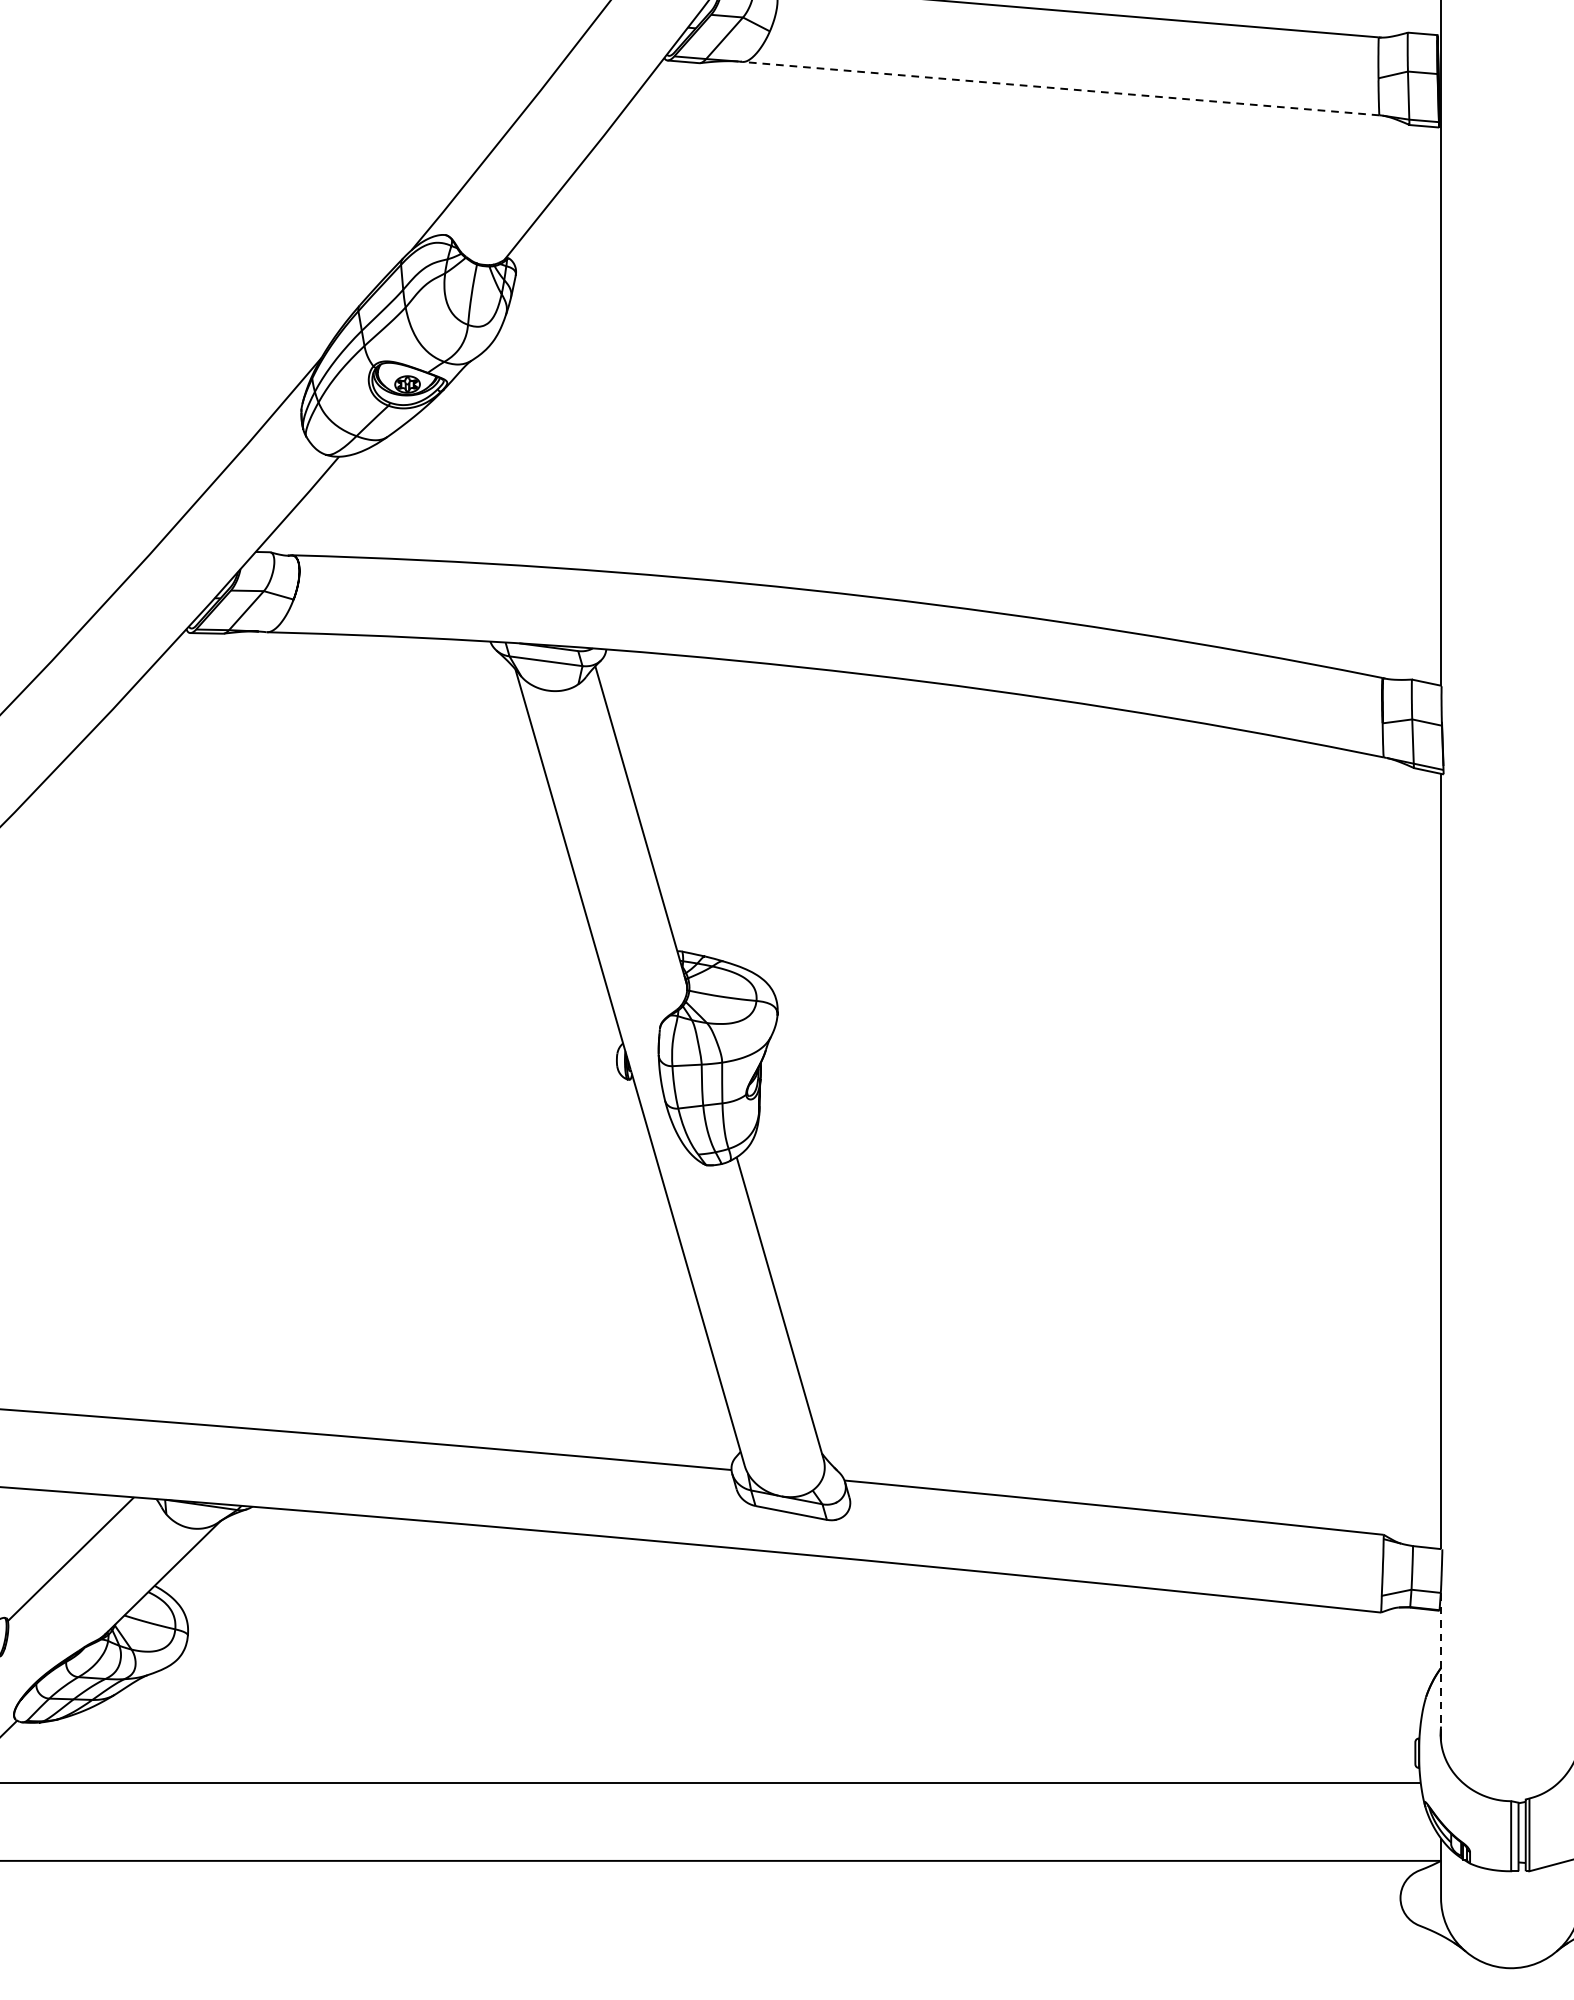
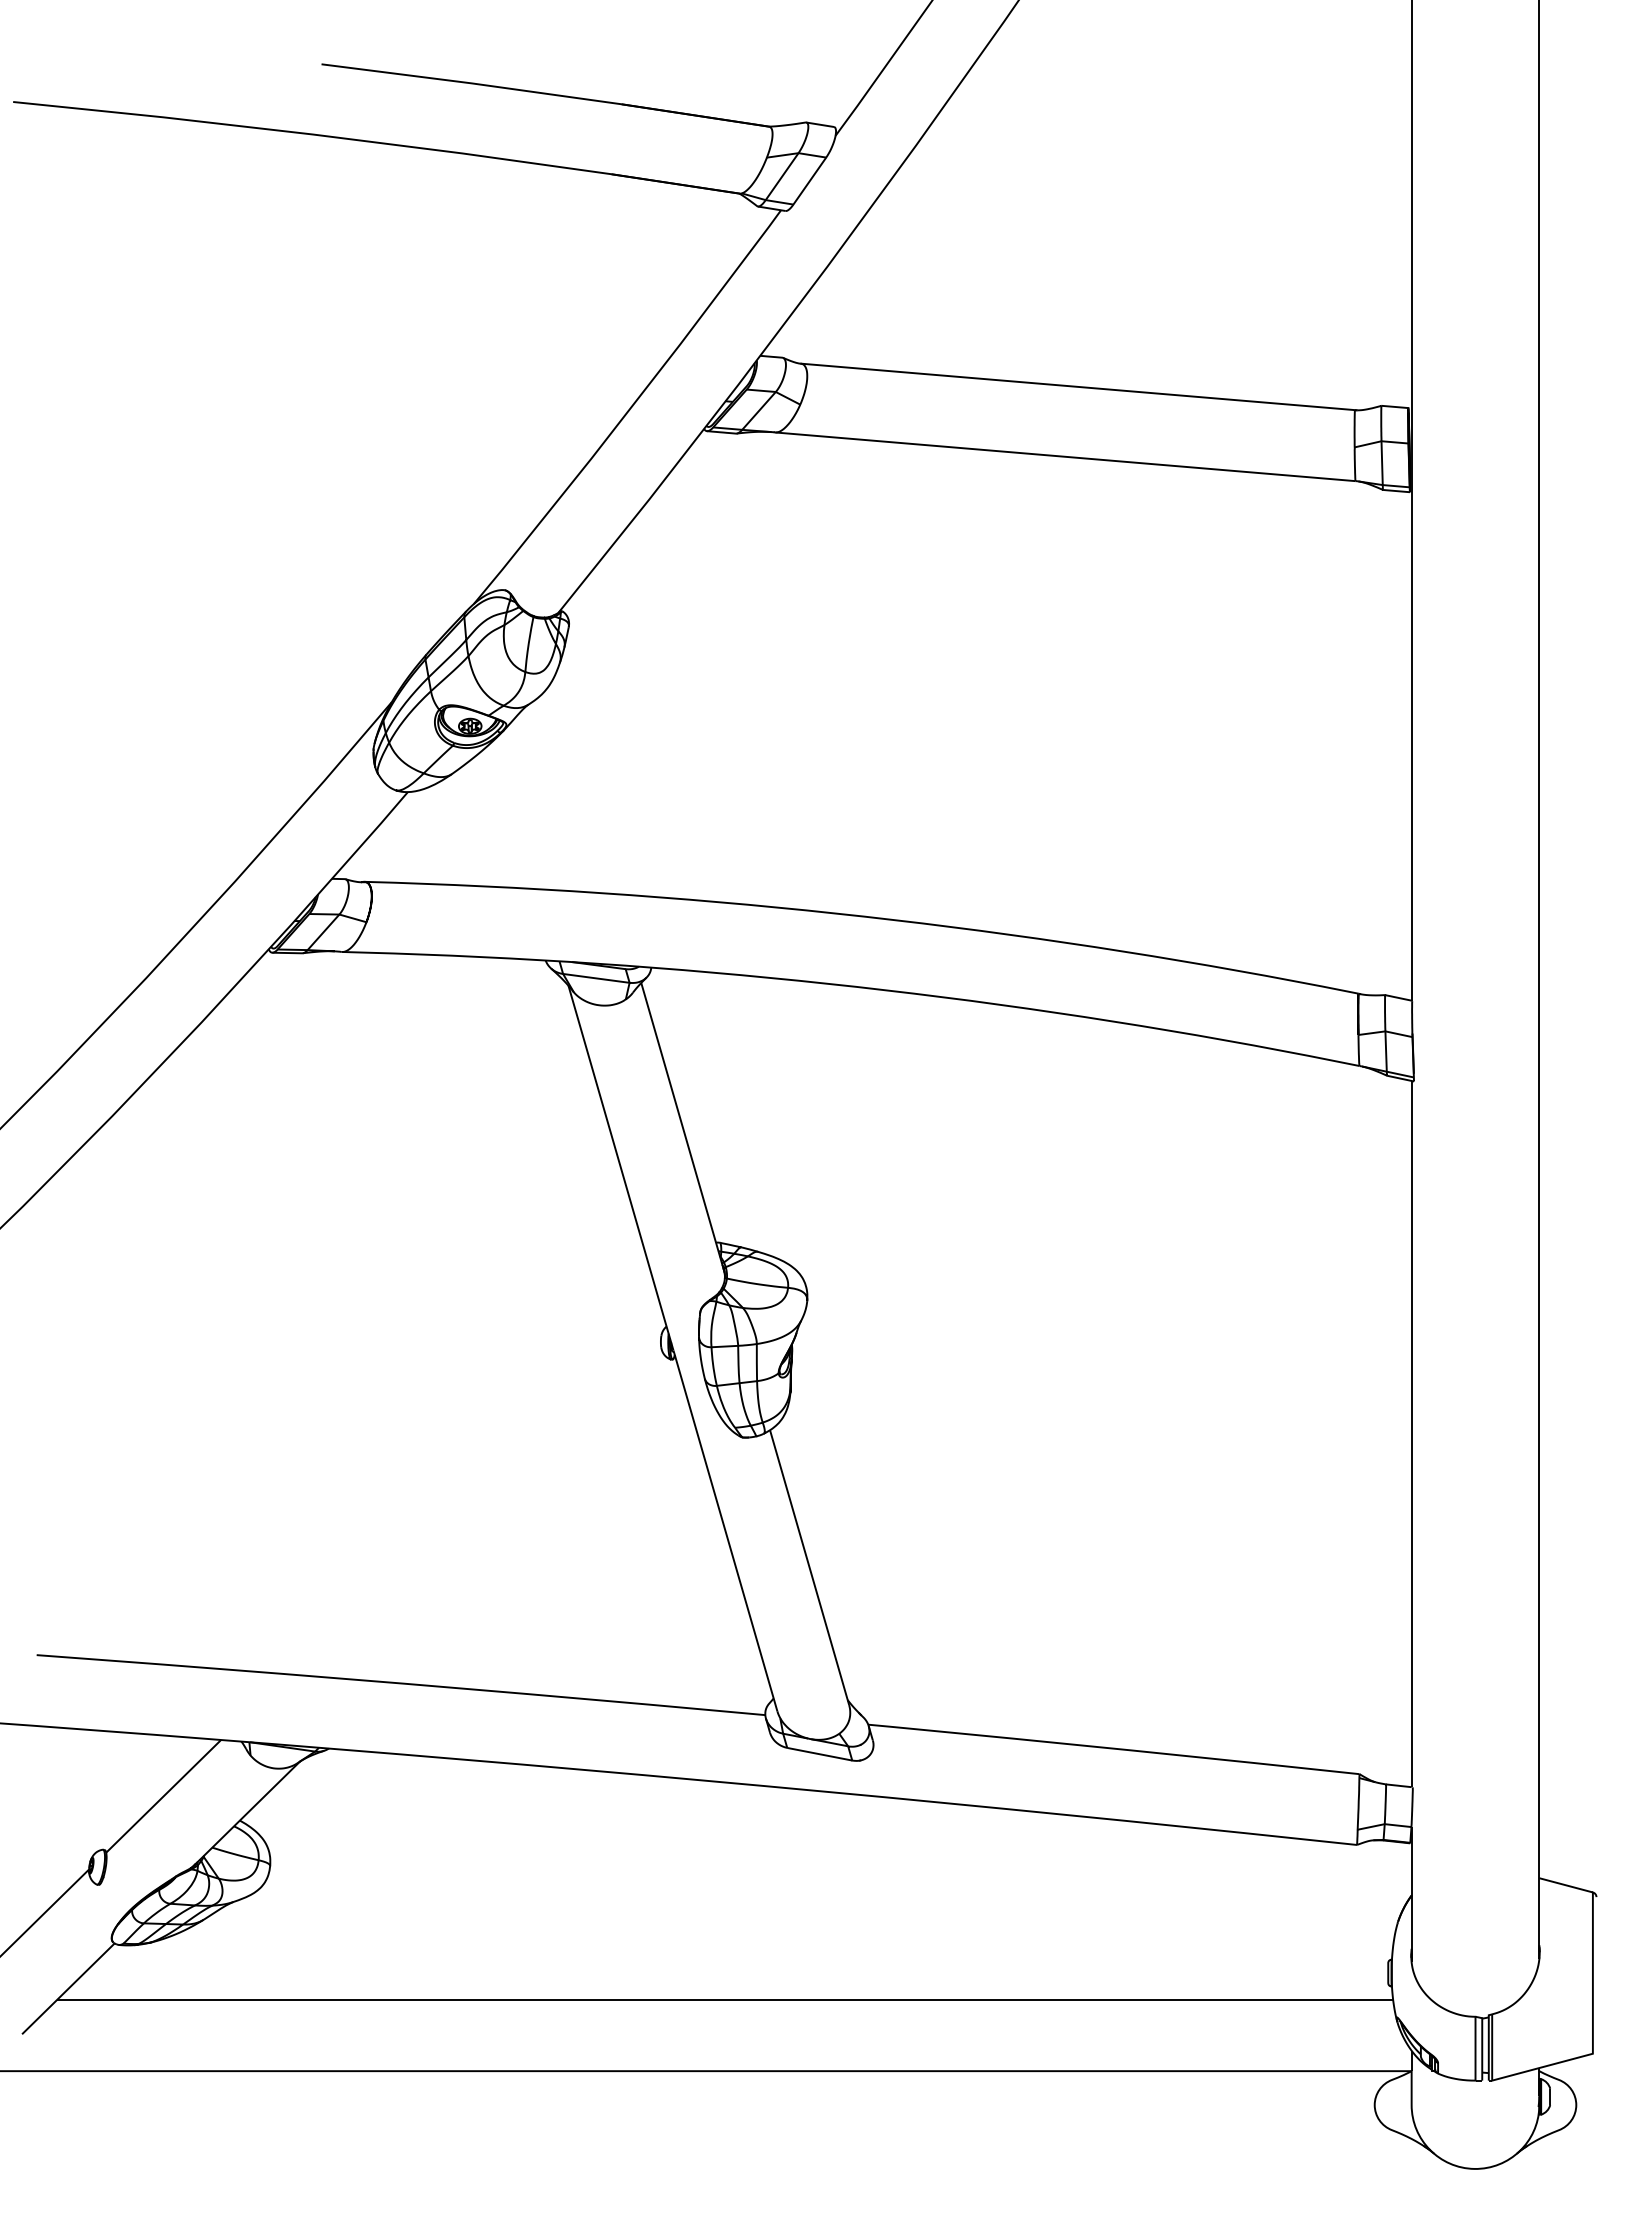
line: (1059, 88) -> (1064, 456), dashed -> solid
line: (1440, 1666) -> (1411, 1894), dashed -> solid

